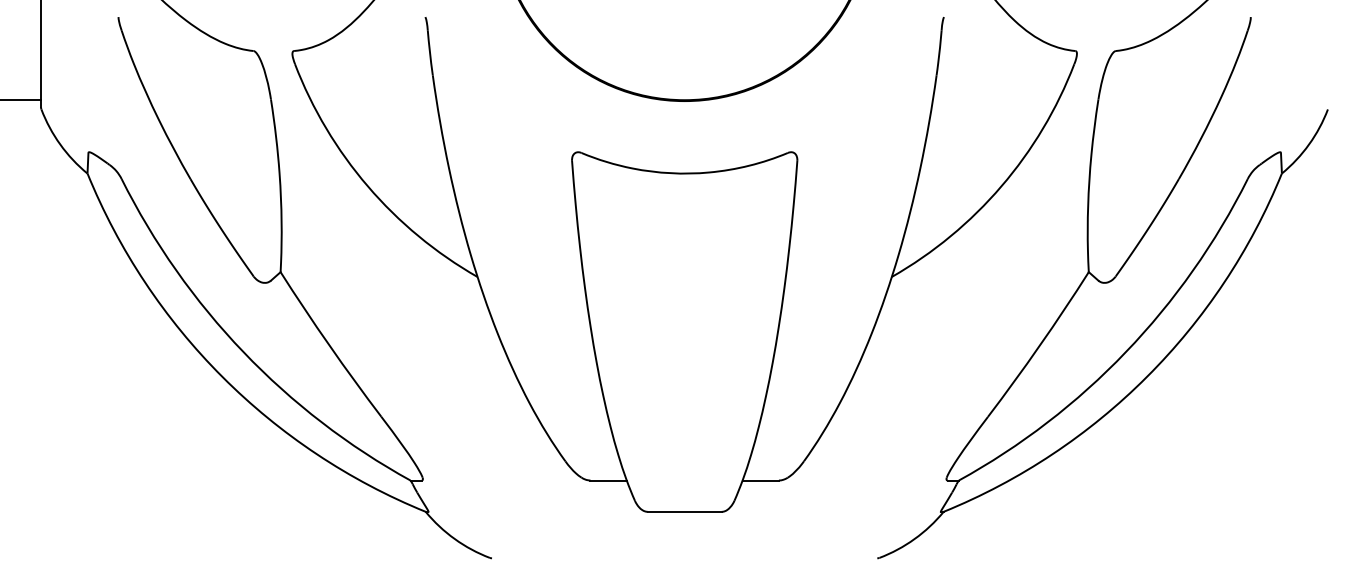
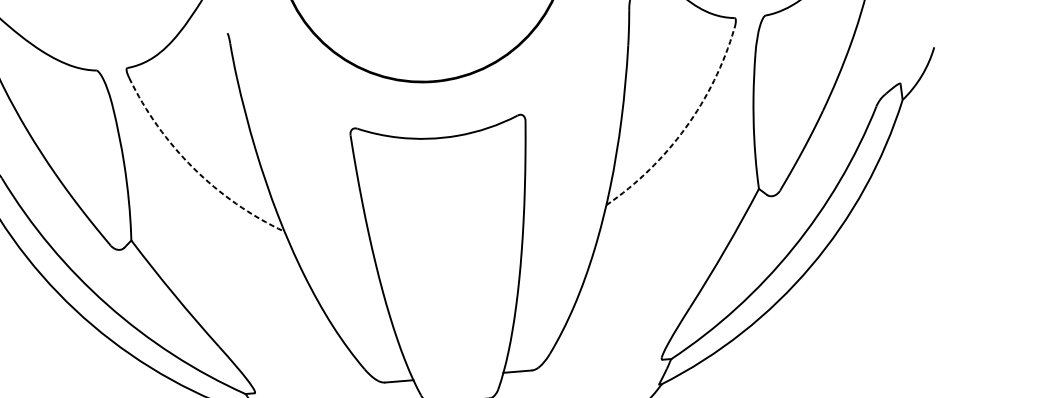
arc: (367, 186) -> (193, 168), solid -> dashed
arc: (1001, 186) -> (685, 127), solid -> dashed

